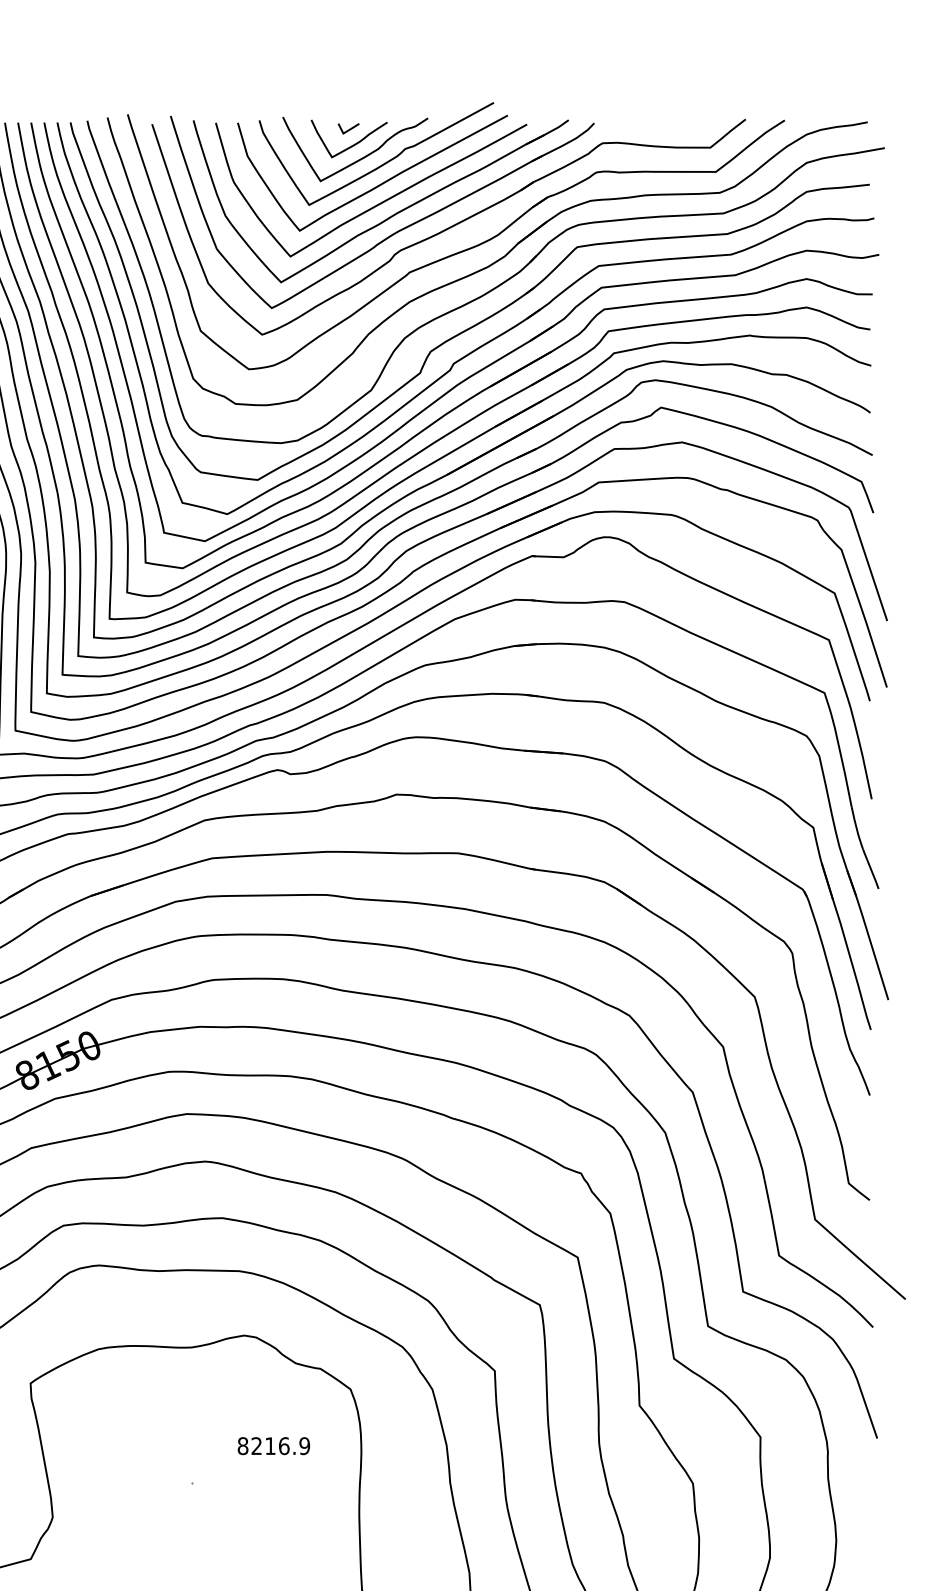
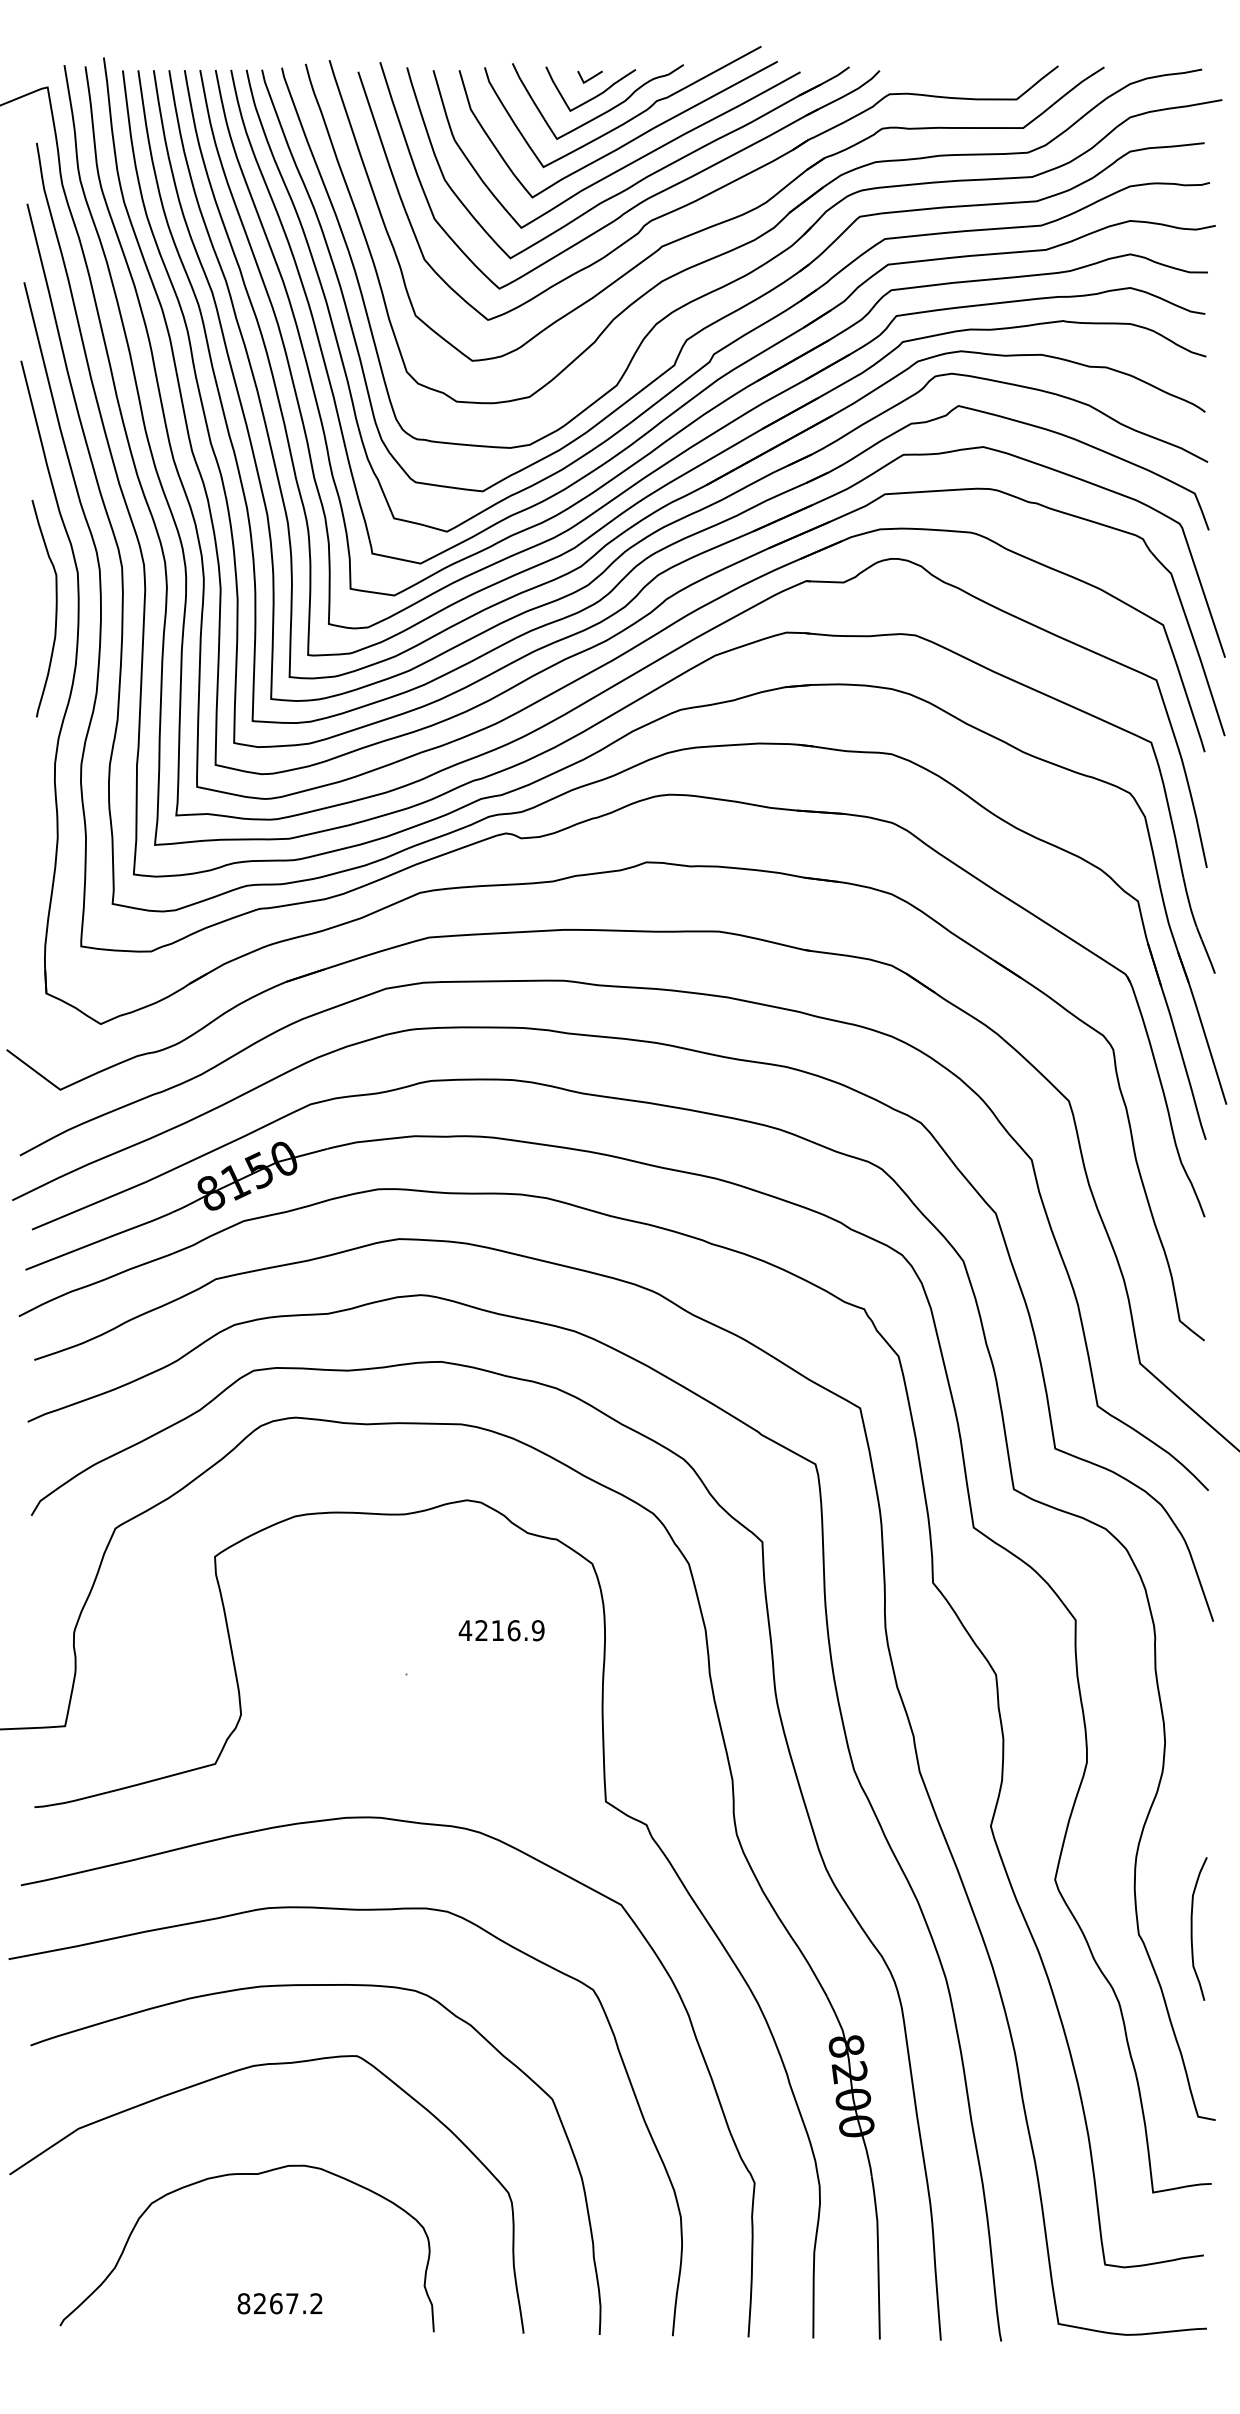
text: (243, 1445) -> (465, 1630), 8216.9 -> 4216.9

